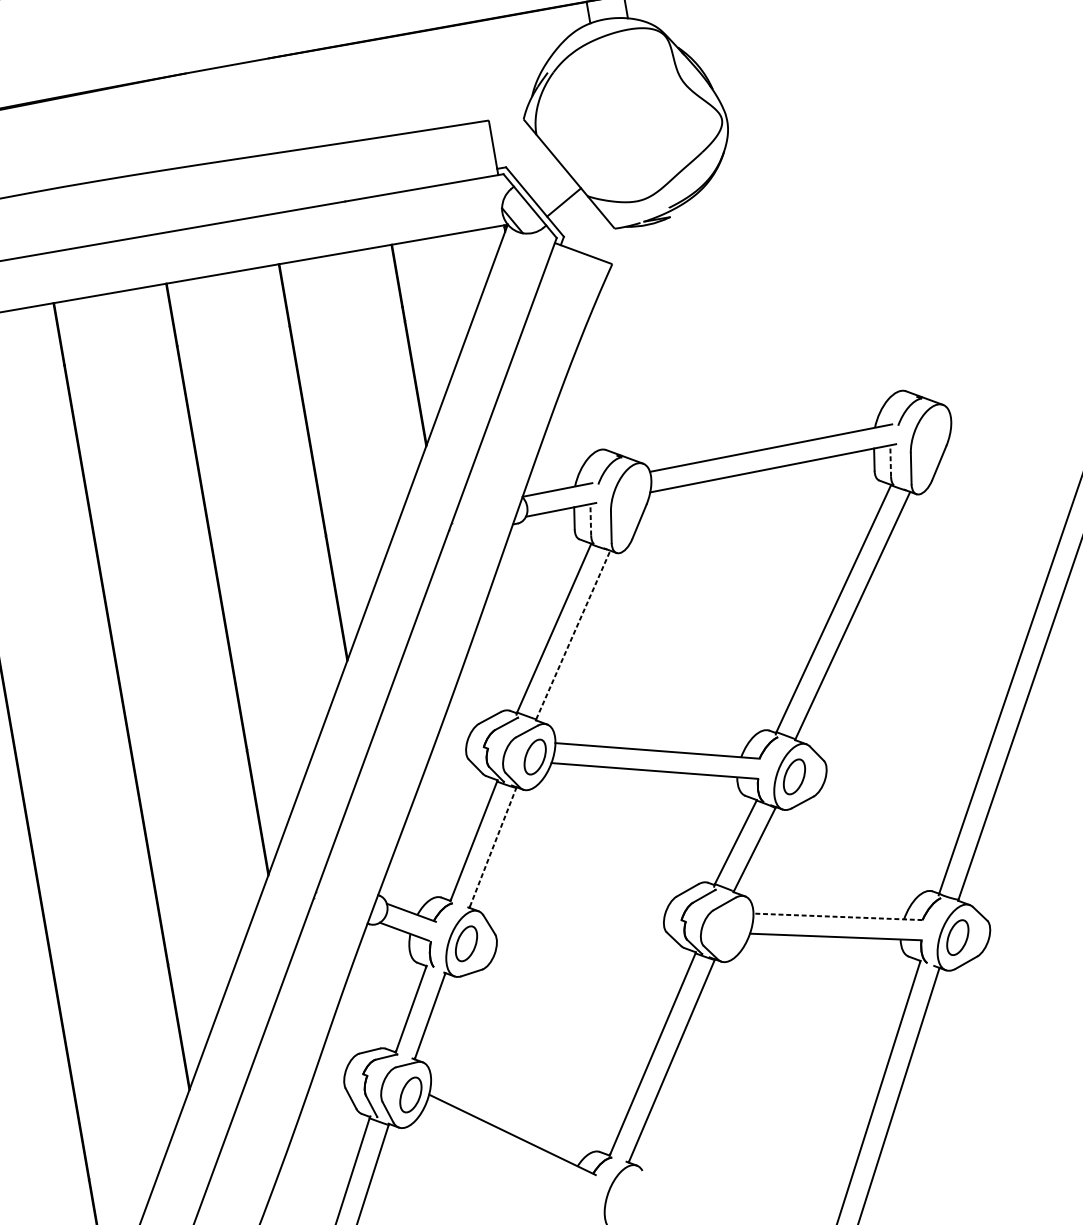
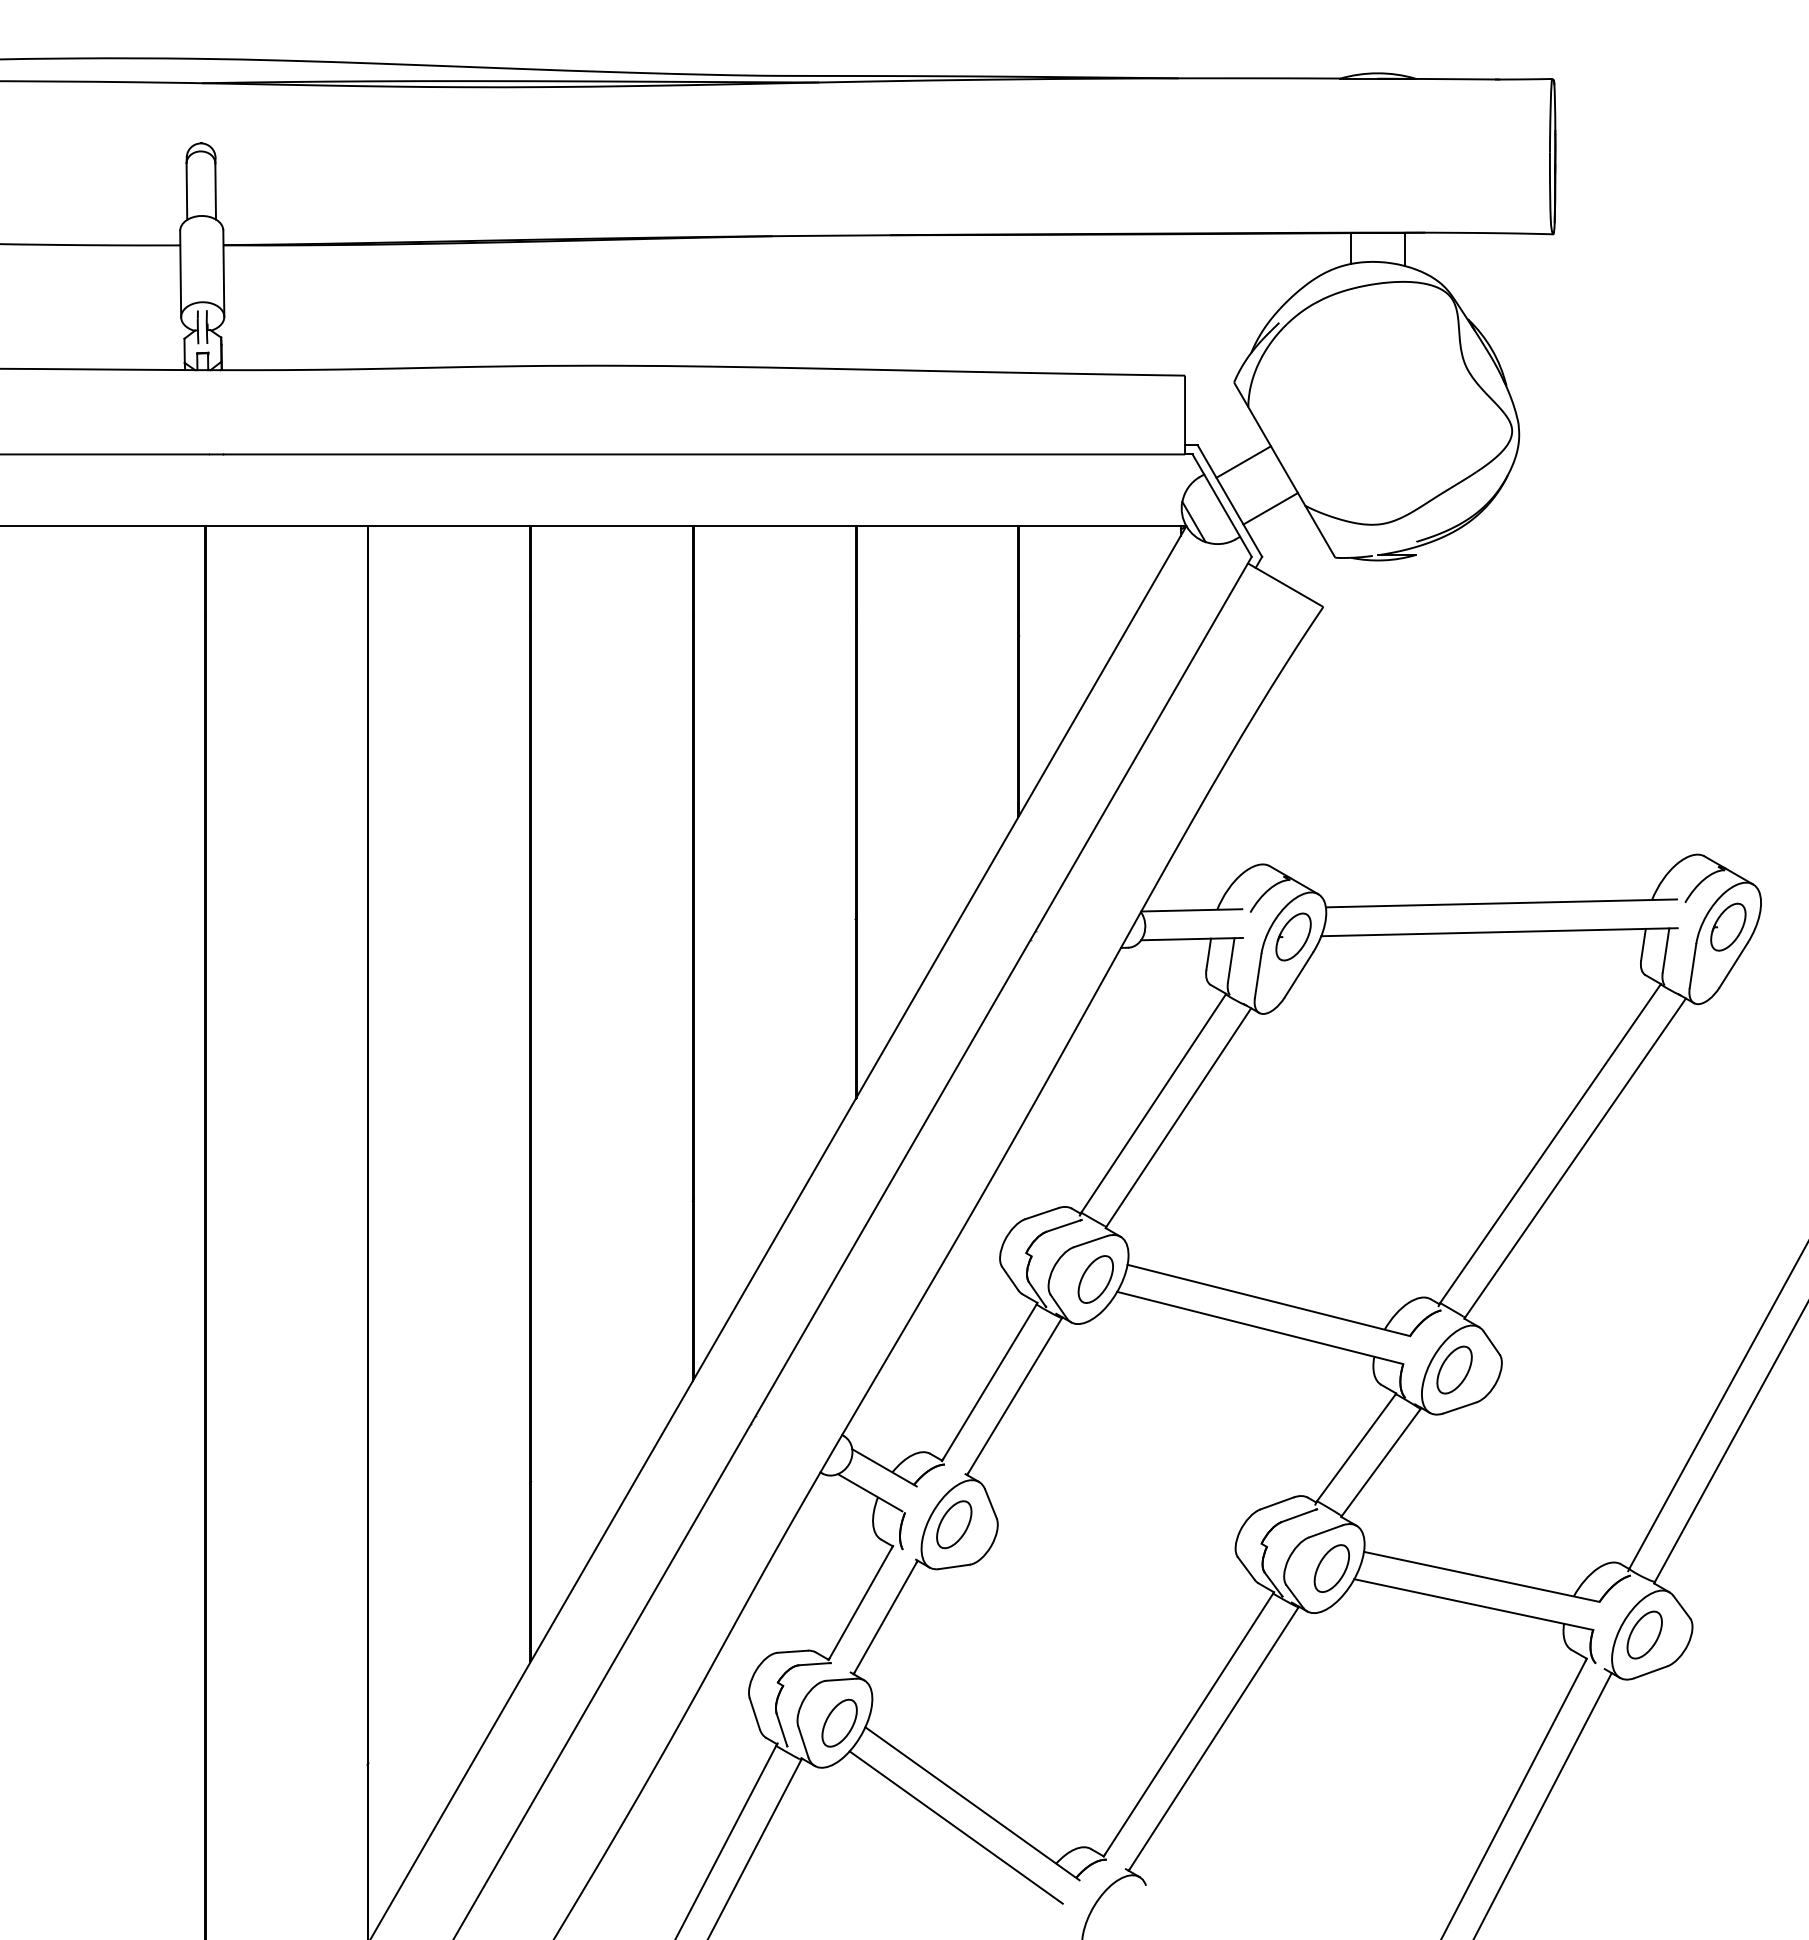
line: (539, 172) -> (1243, 461), added
part: (931, 436) -> (1728, 926), added
line: (891, 461) -> (1666, 950), dashed -> solid
part: (631, 495) -> (1293, 936), added
line: (590, 519) -> (1231, 959), dashed -> solid
line: (573, 634) -> (1179, 1117), dashed -> solid
line: (493, 847) -> (1015, 1395), dashed -> solid
line: (837, 916) -> (1481, 1576), dashed -> solid
part: (732, 929) -> (1331, 1568), added
line: (503, 1153) -> (955, 1827), added

